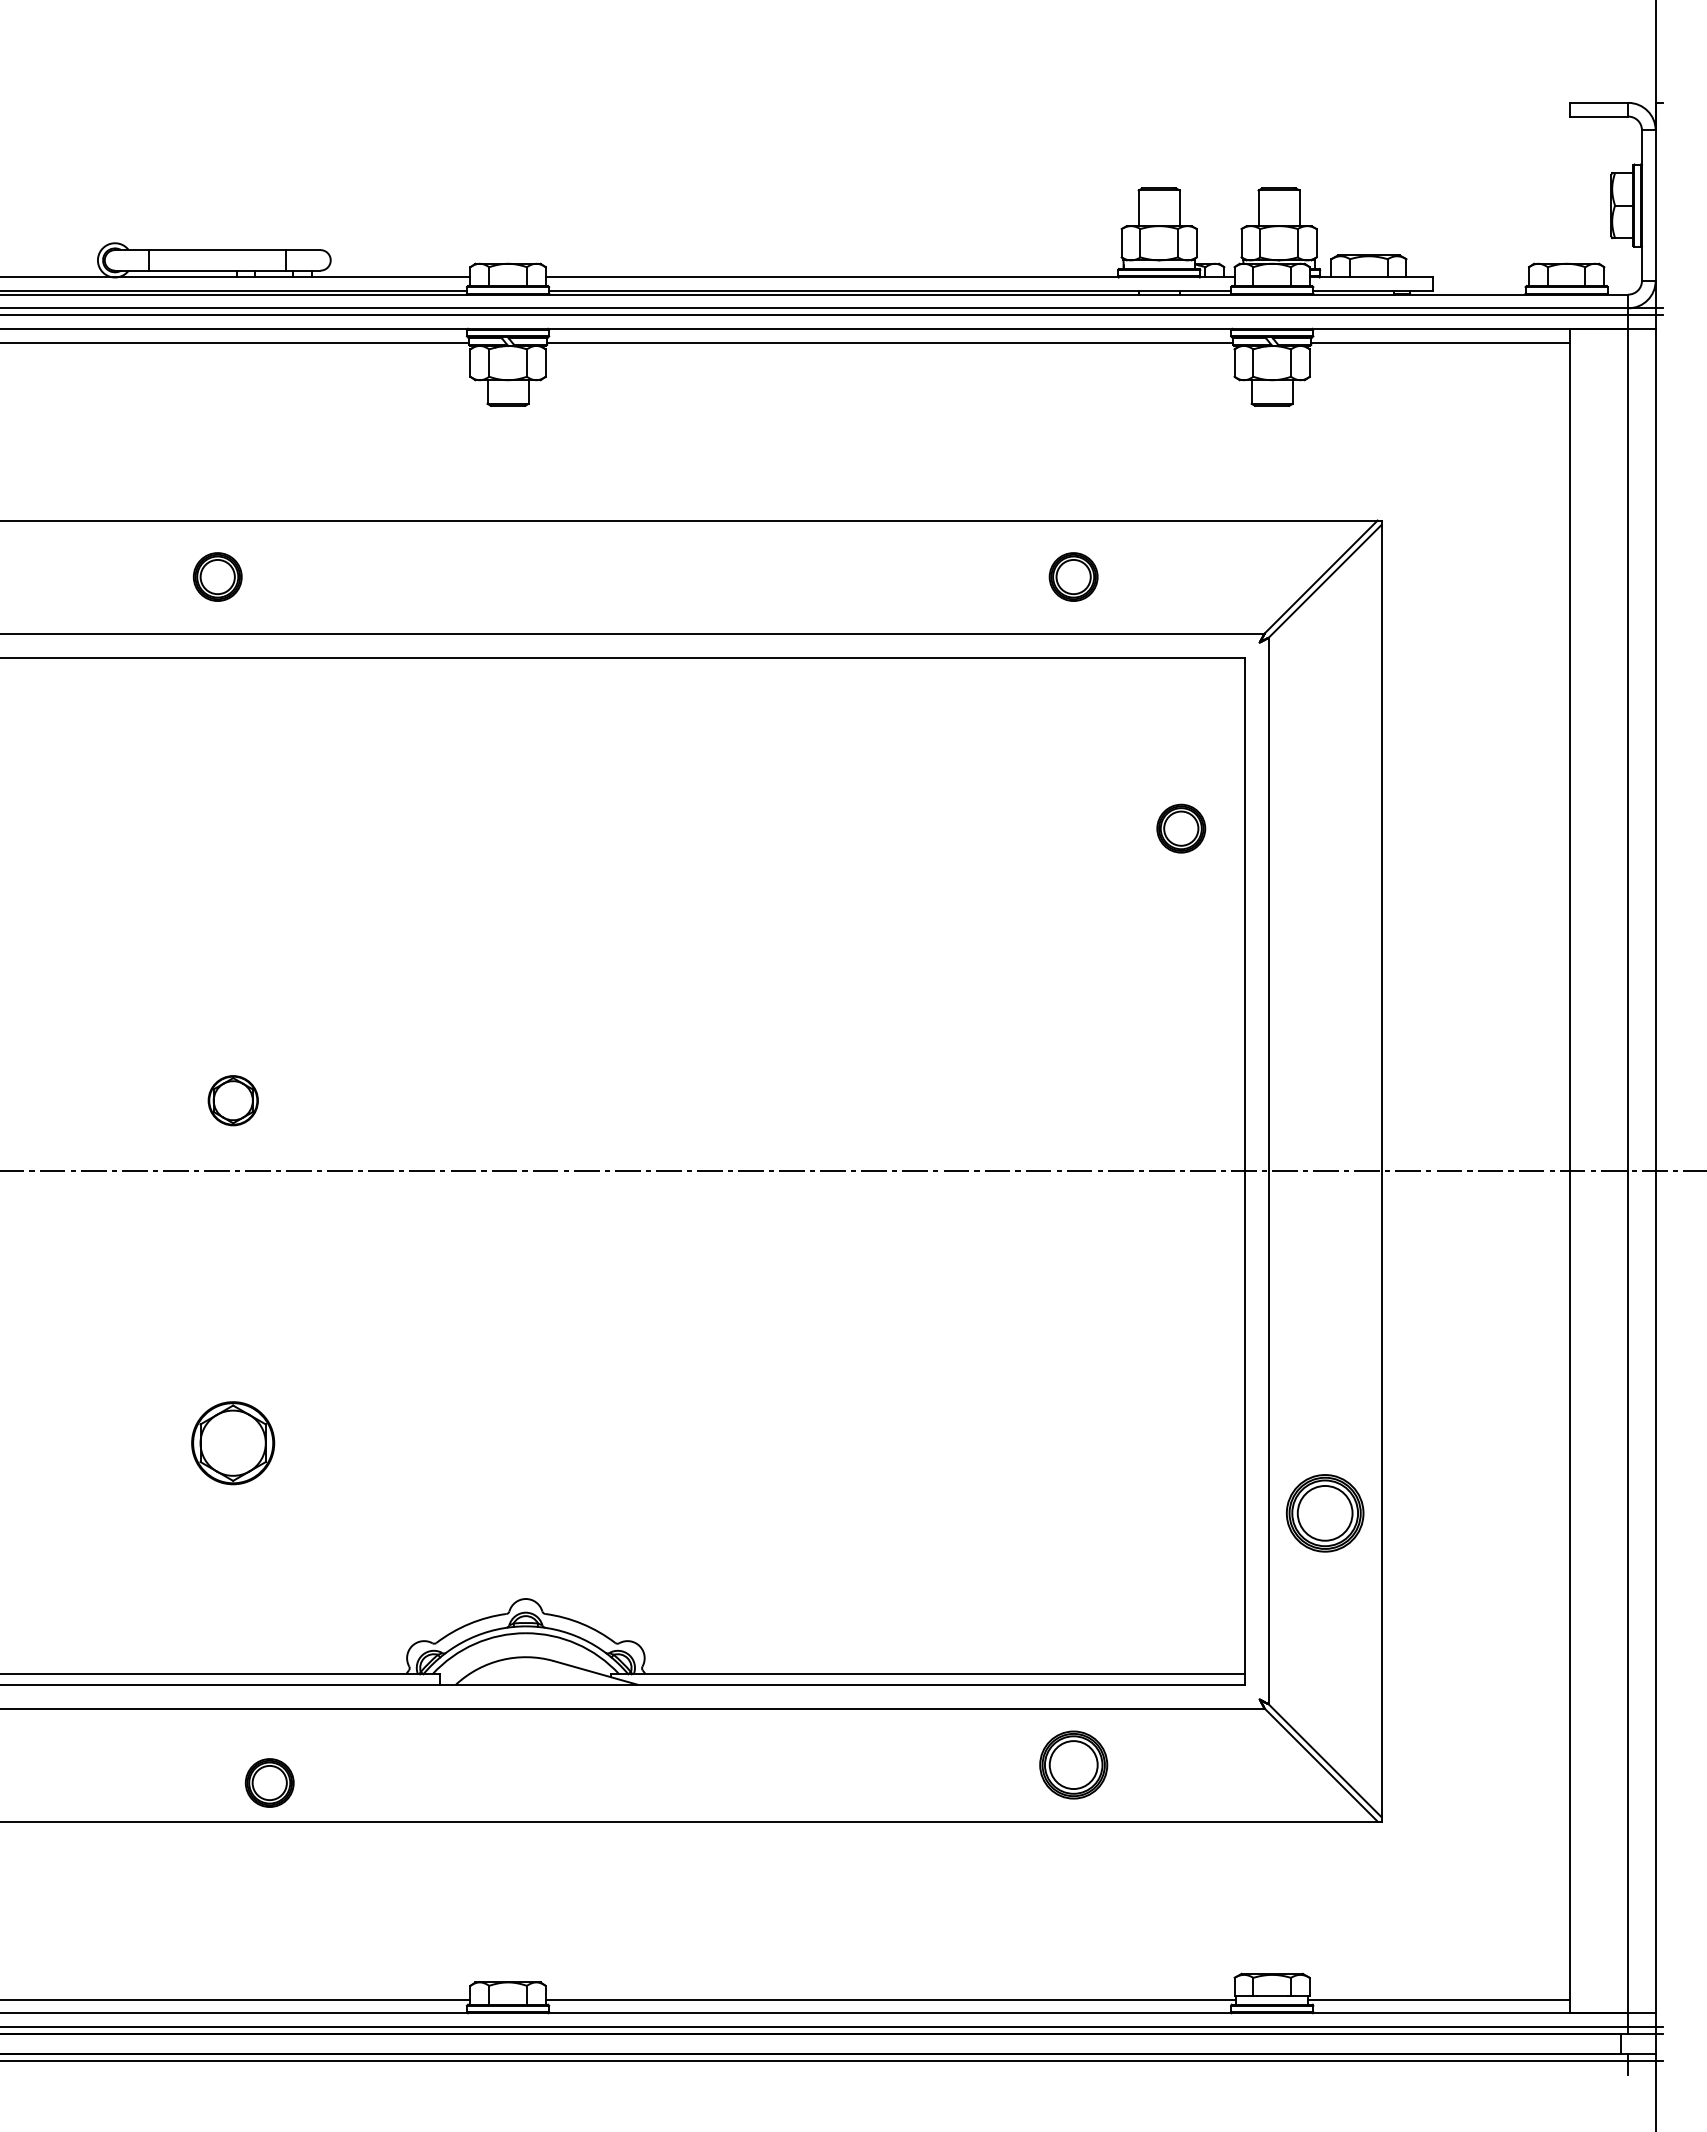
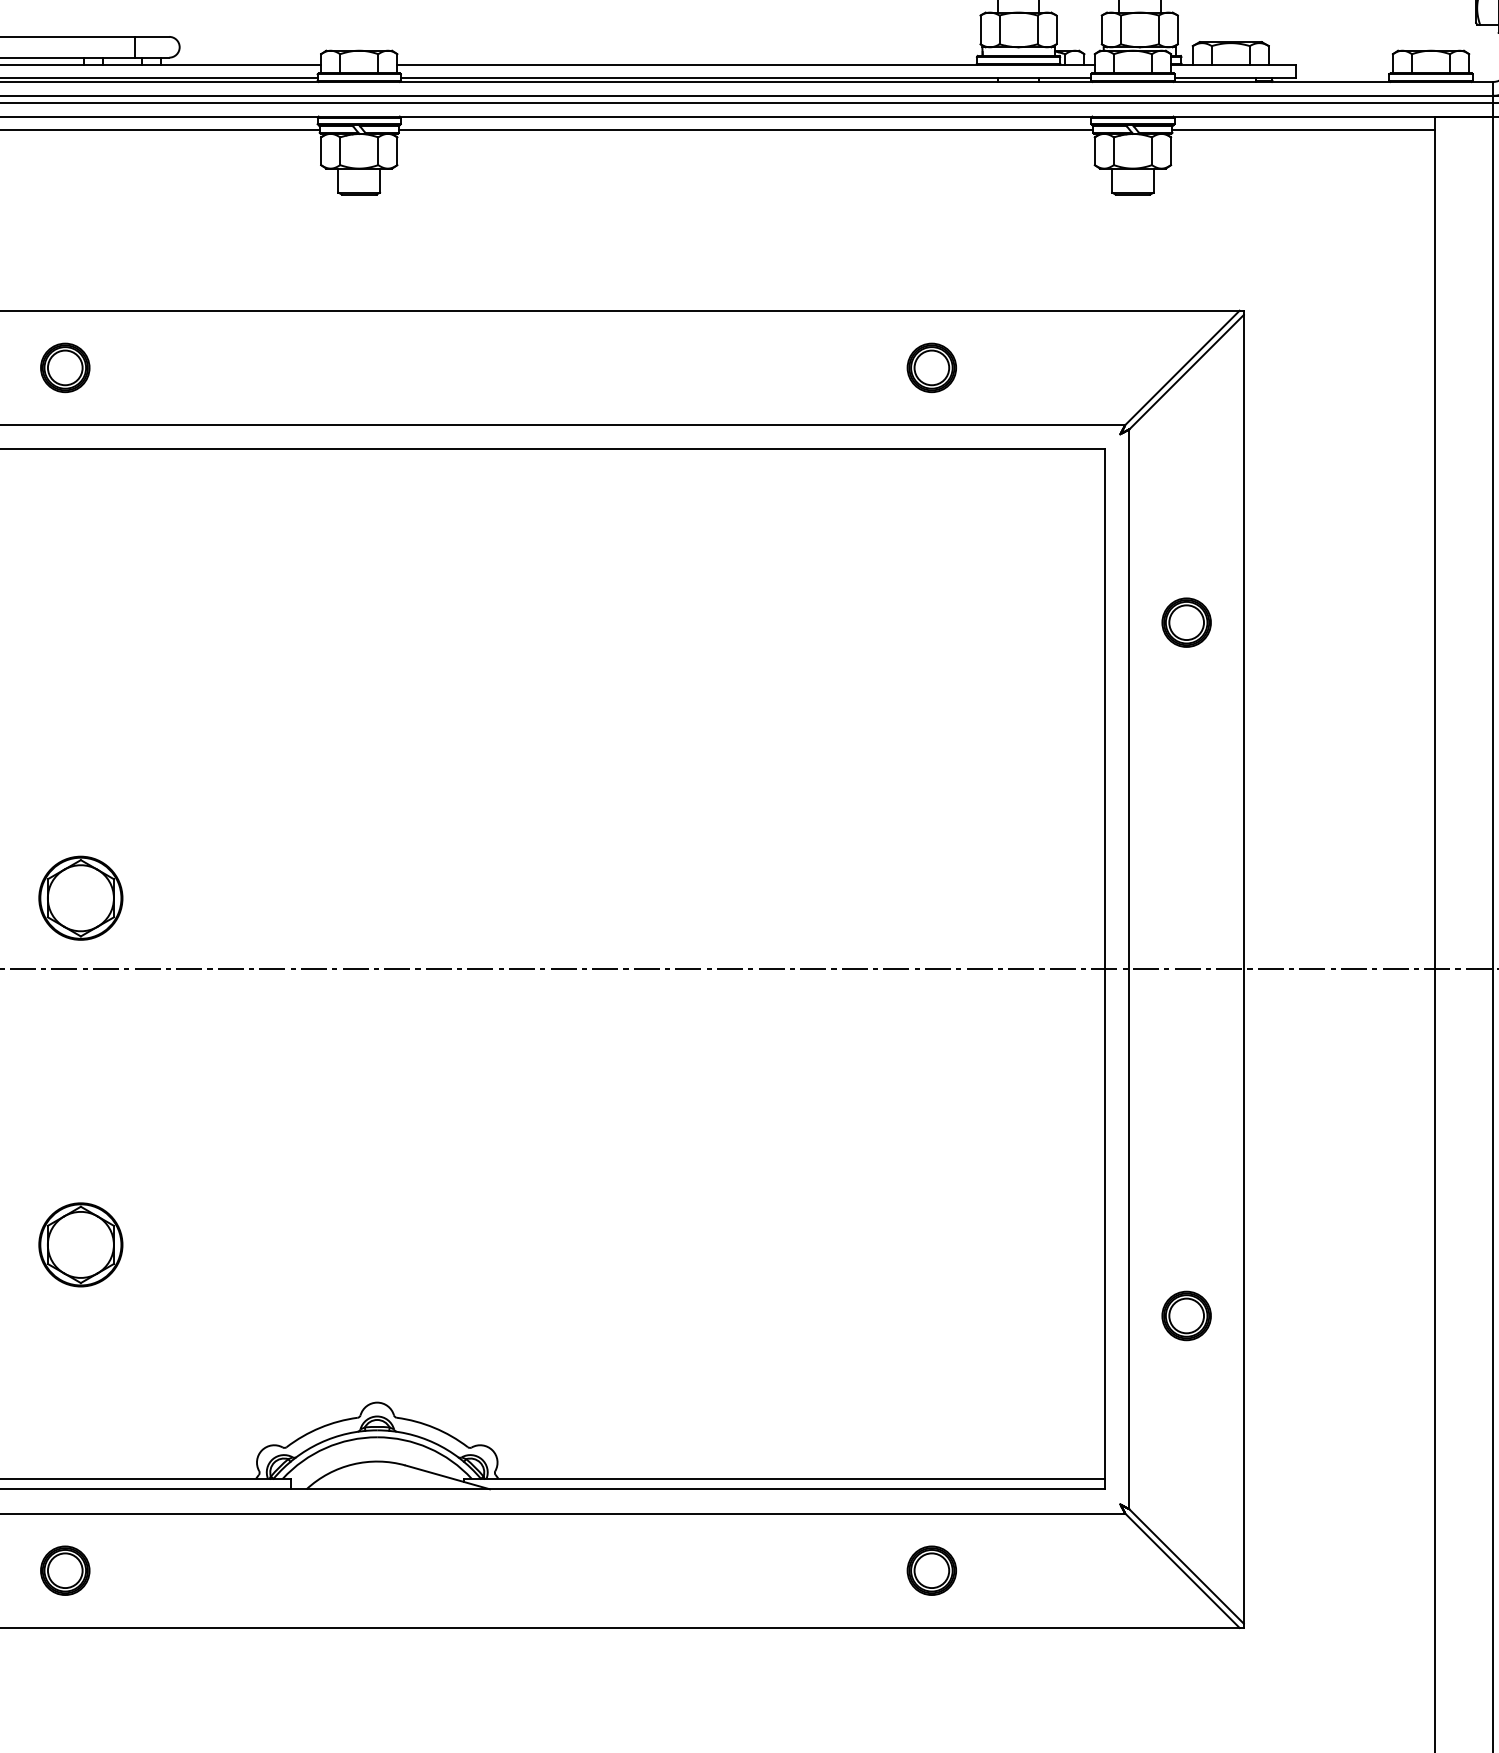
part: (1181, 828) -> (1186, 622), moved
part: (233, 1100) -> (81, 897), size x1.67
part: (1325, 1513) -> (1186, 1316), size x0.62
part: (1073, 1764) -> (931, 1570), size x0.71
part: (269, 1782) -> (65, 1570), moved

